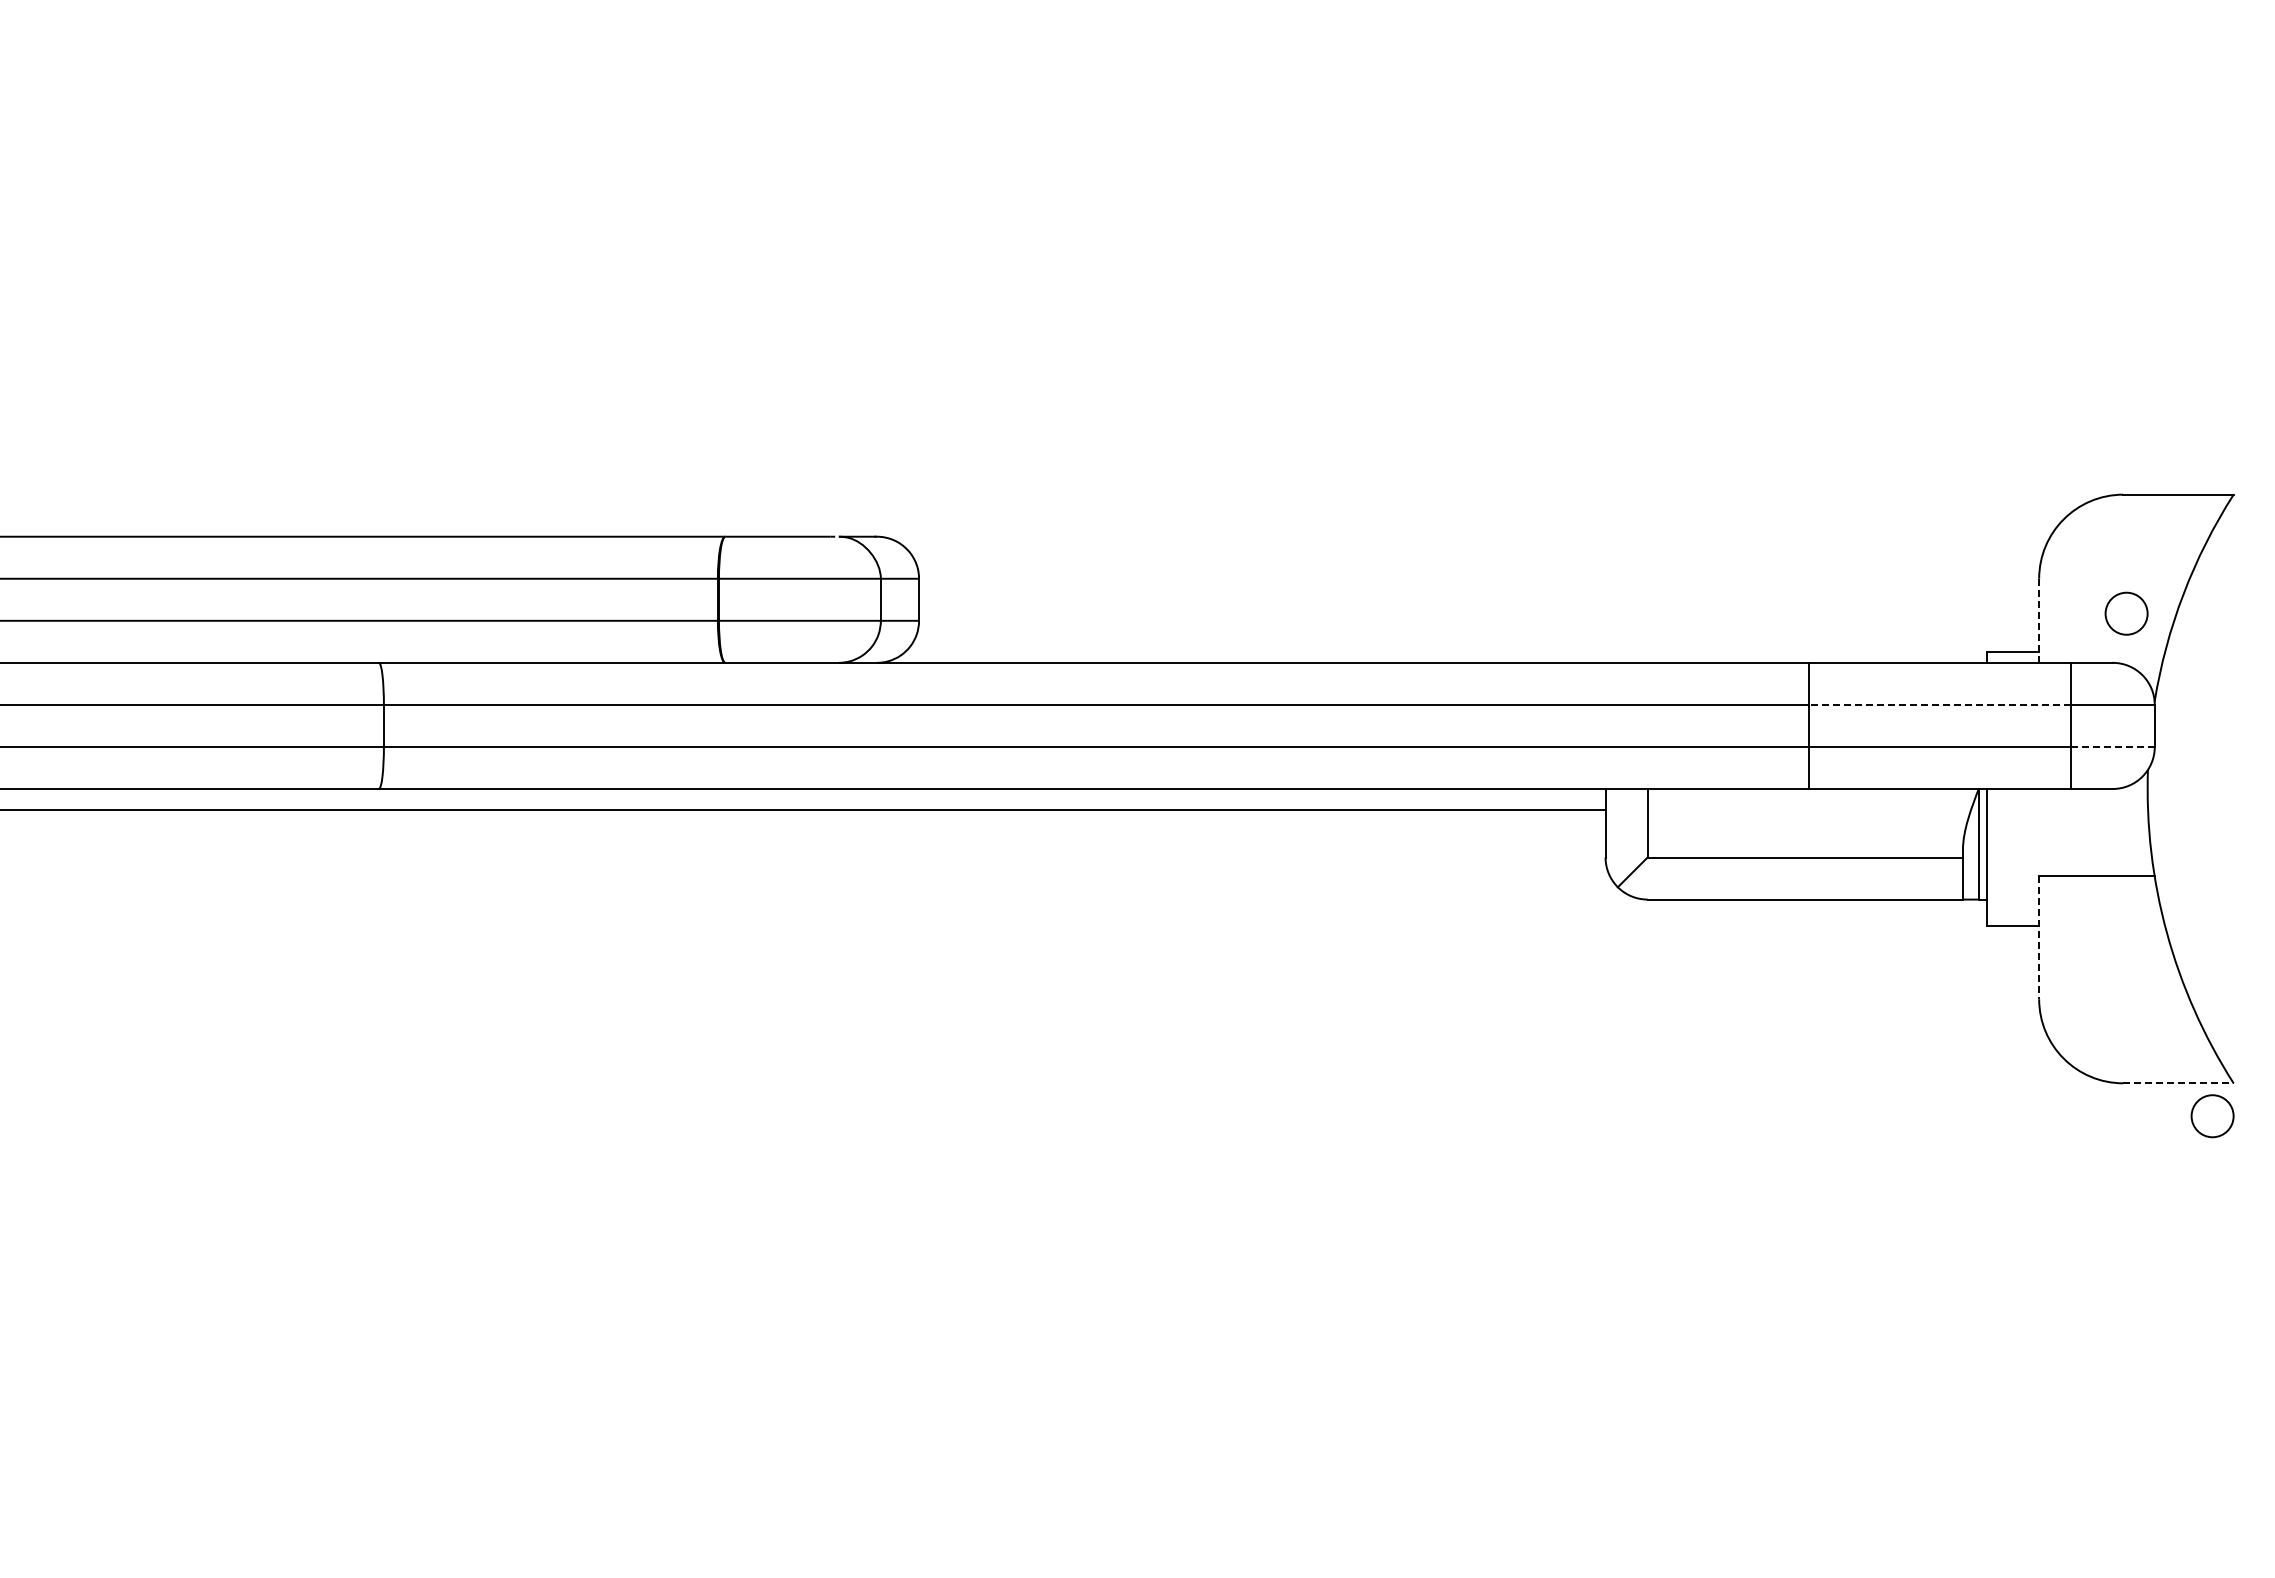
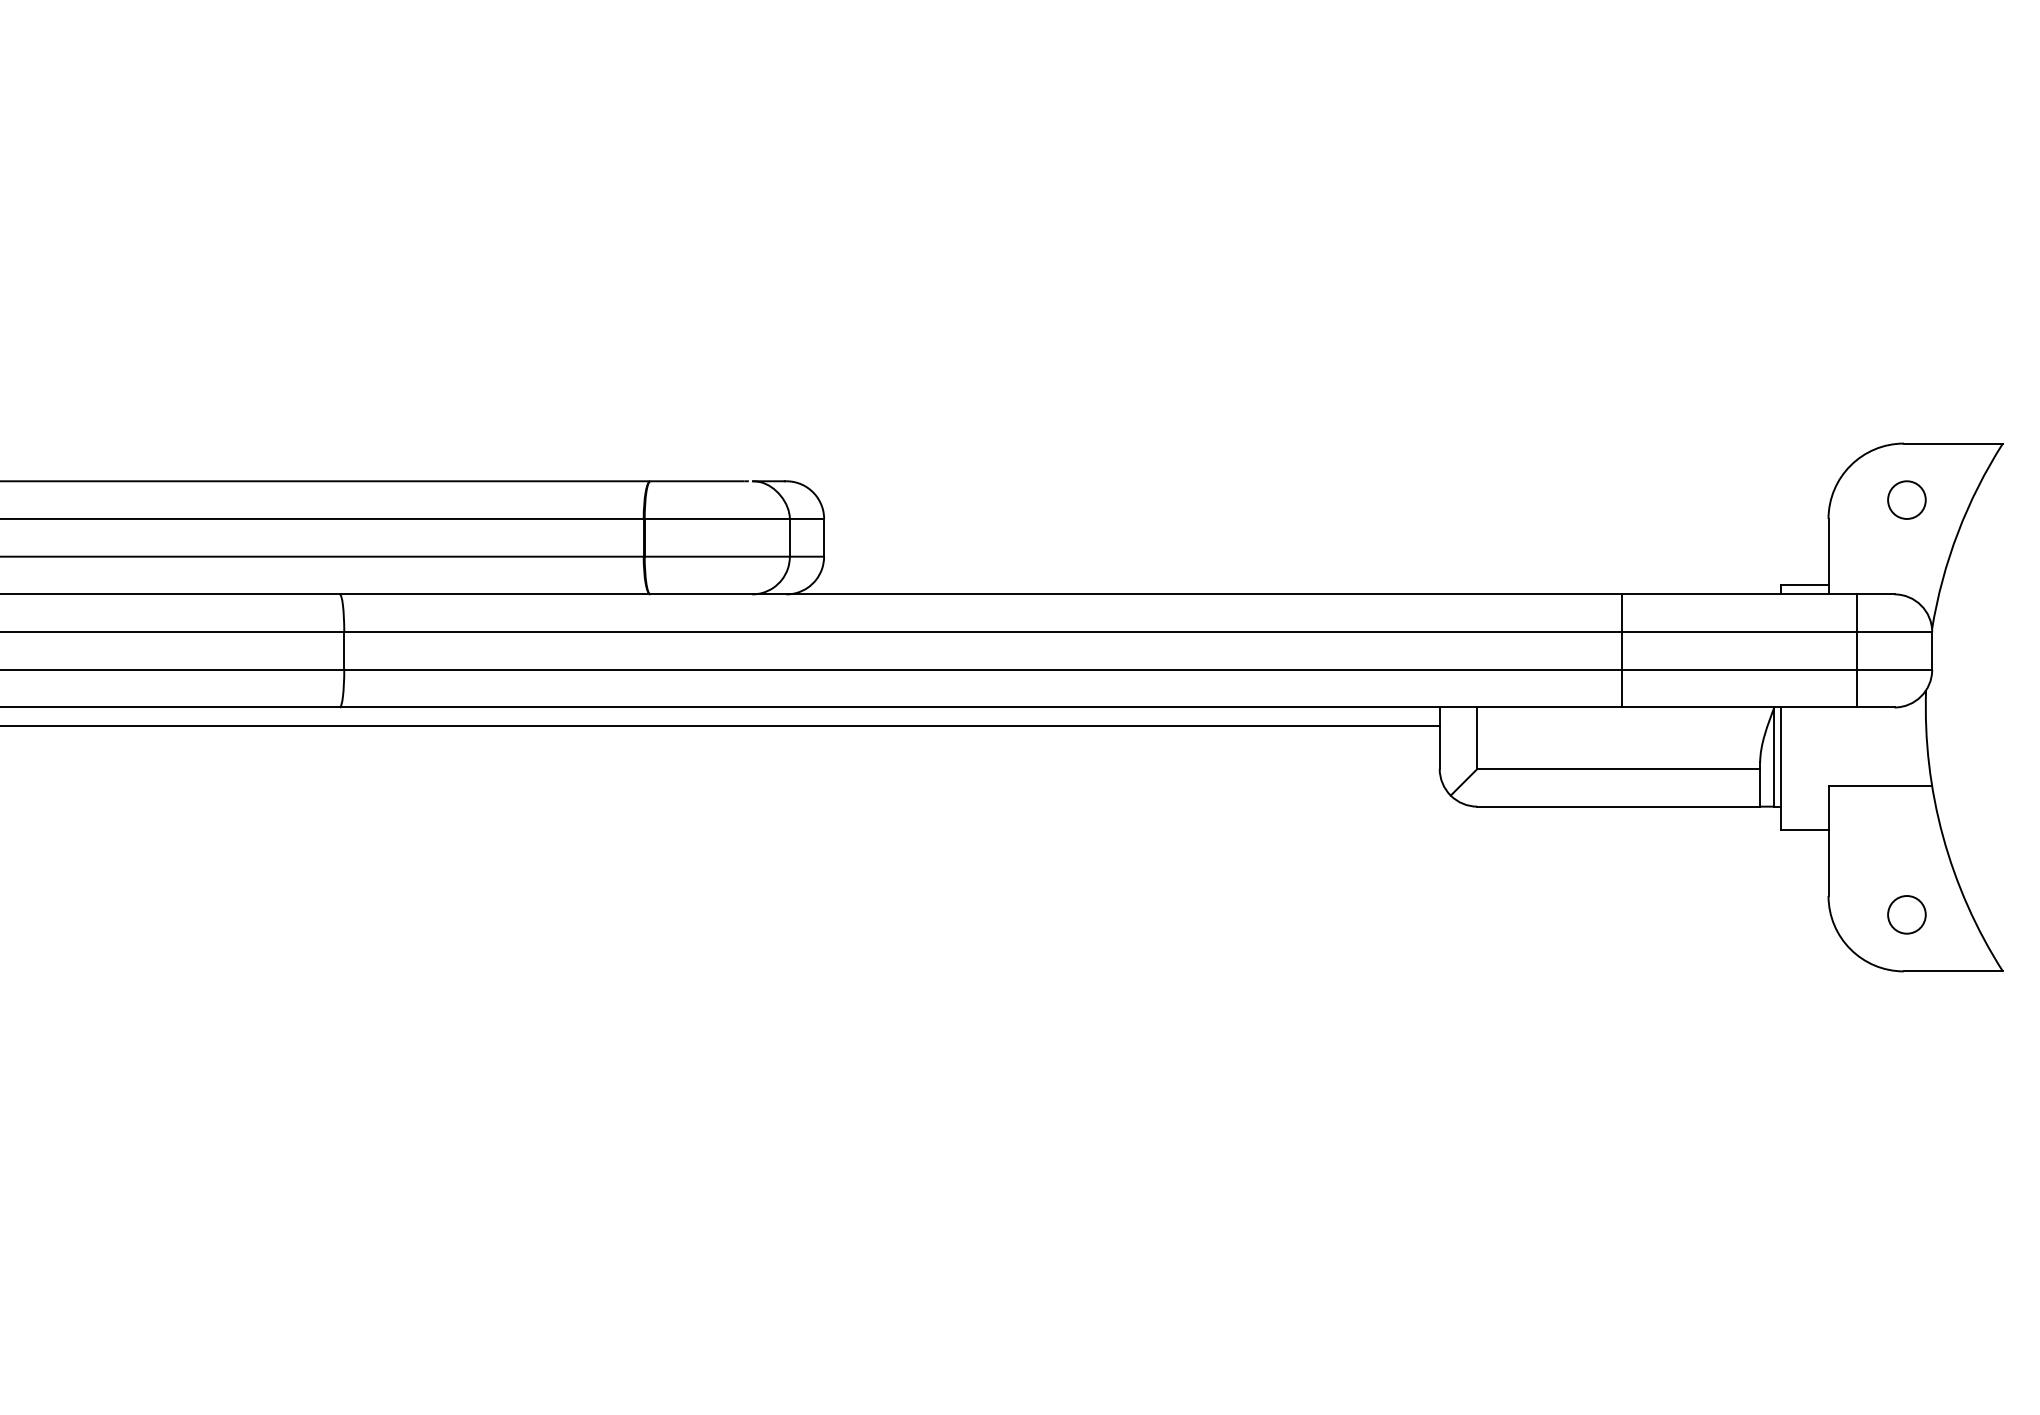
circle: (2126, 613) -> (1906, 499), moved
line: (2039, 621) -> (1828, 557), dashed -> solid
line: (1939, 704) -> (1739, 631), dashed -> solid
line: (2112, 746) -> (1894, 669), dashed -> solid
line: (2039, 938) -> (1828, 841), dashed -> solid
line: (2178, 1083) -> (1953, 971), dashed -> solid
circle: (2212, 1116) -> (1906, 915), moved

